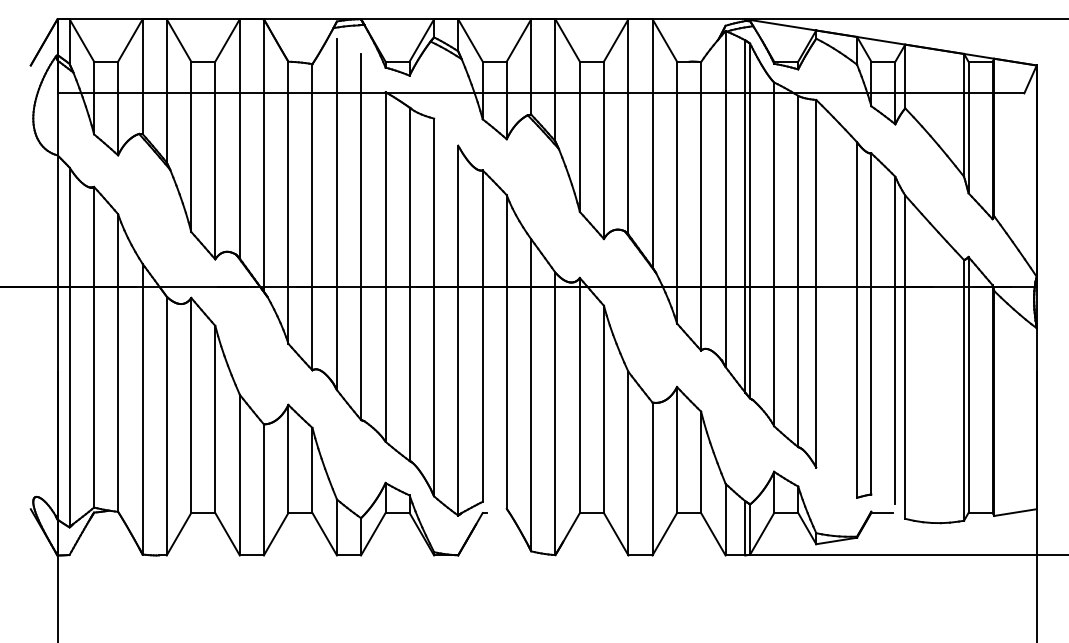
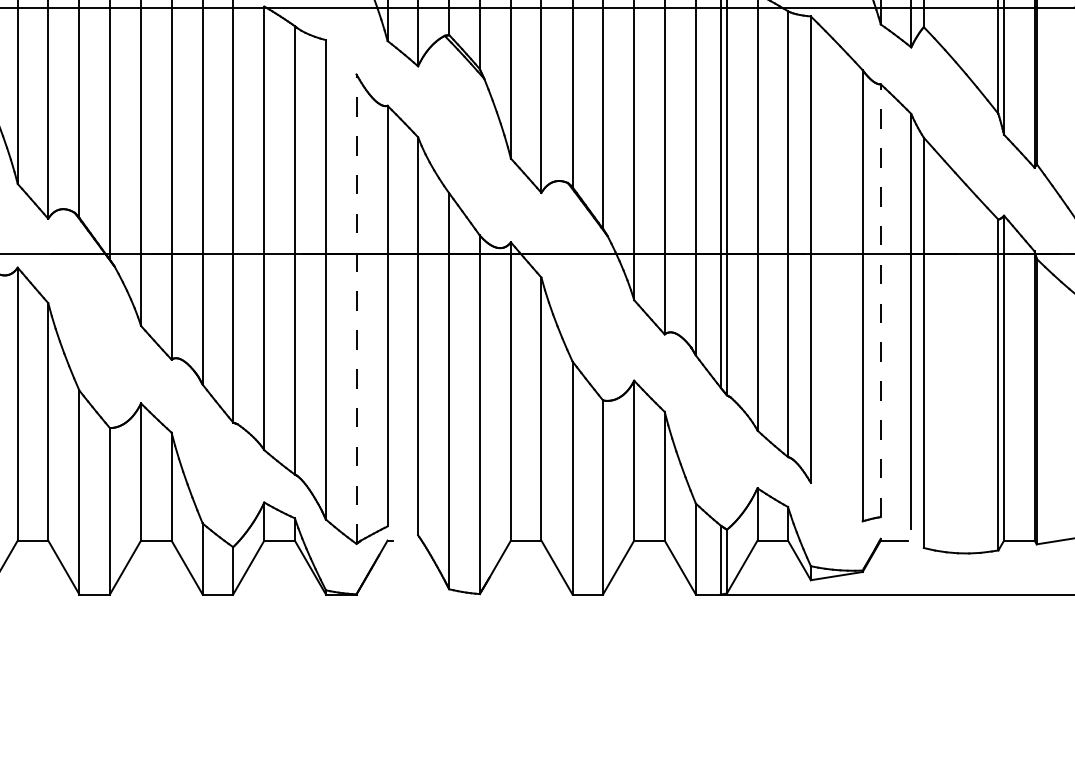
line: (871, 323) -> (880, 300), solid -> dashed
line: (458, 330) -> (356, 309), solid -> dashed

